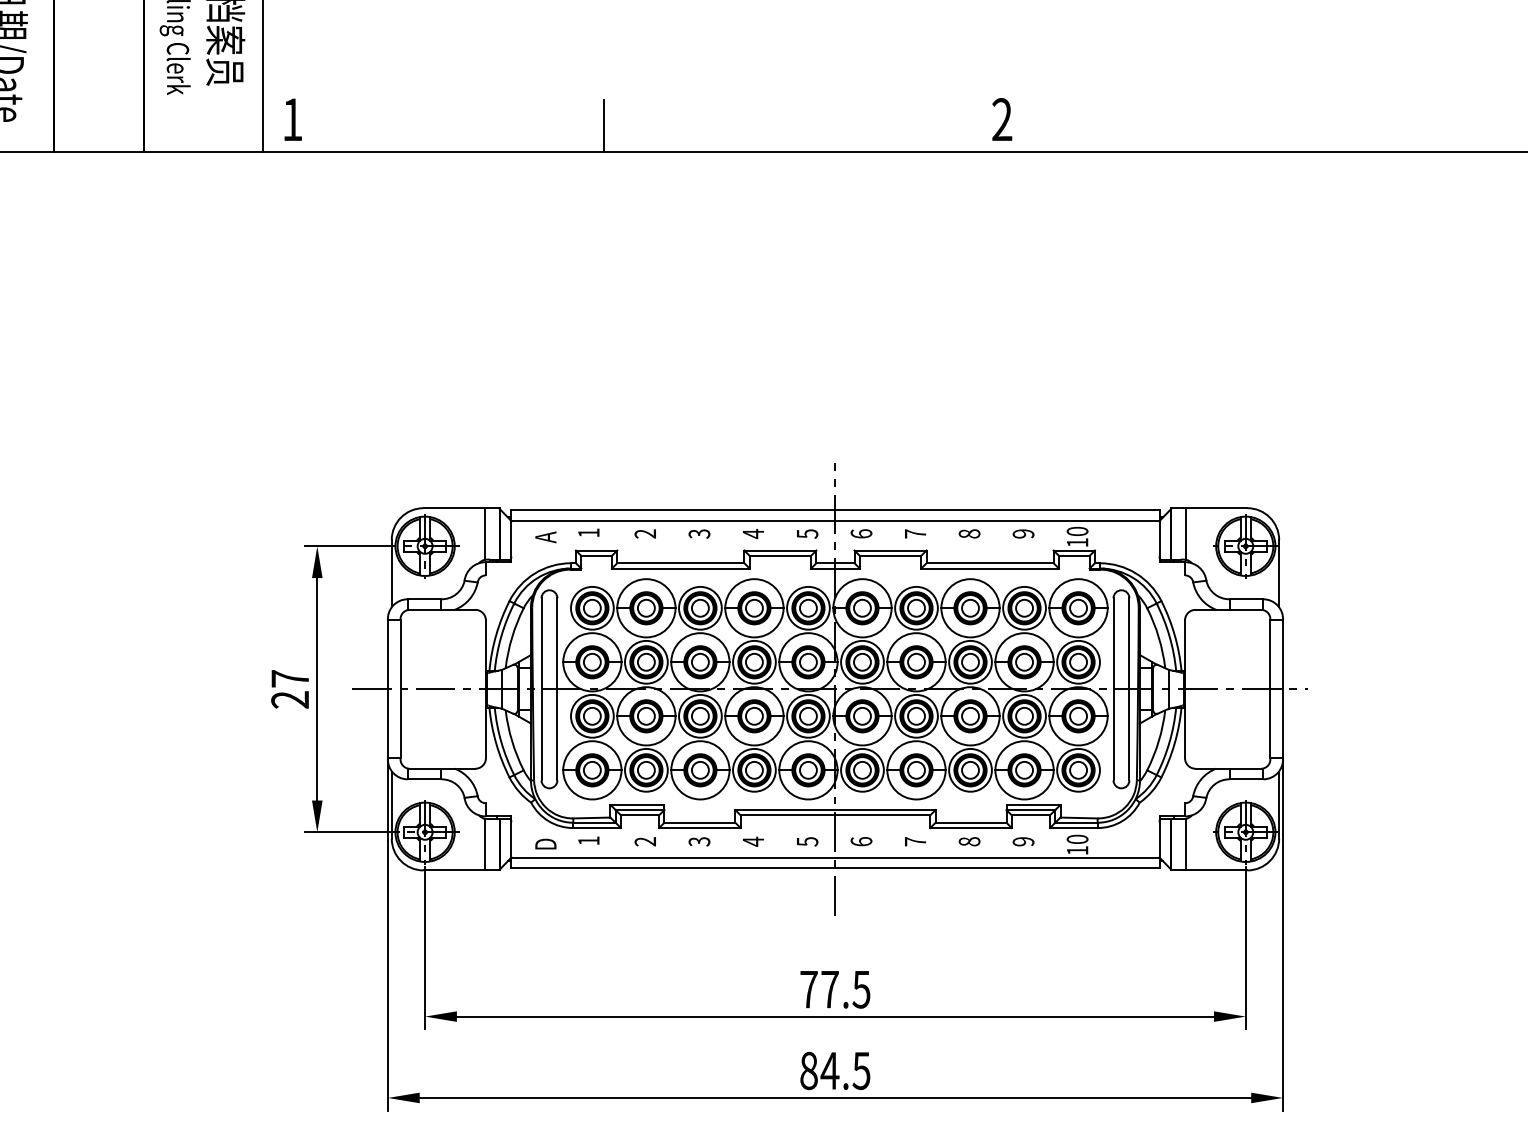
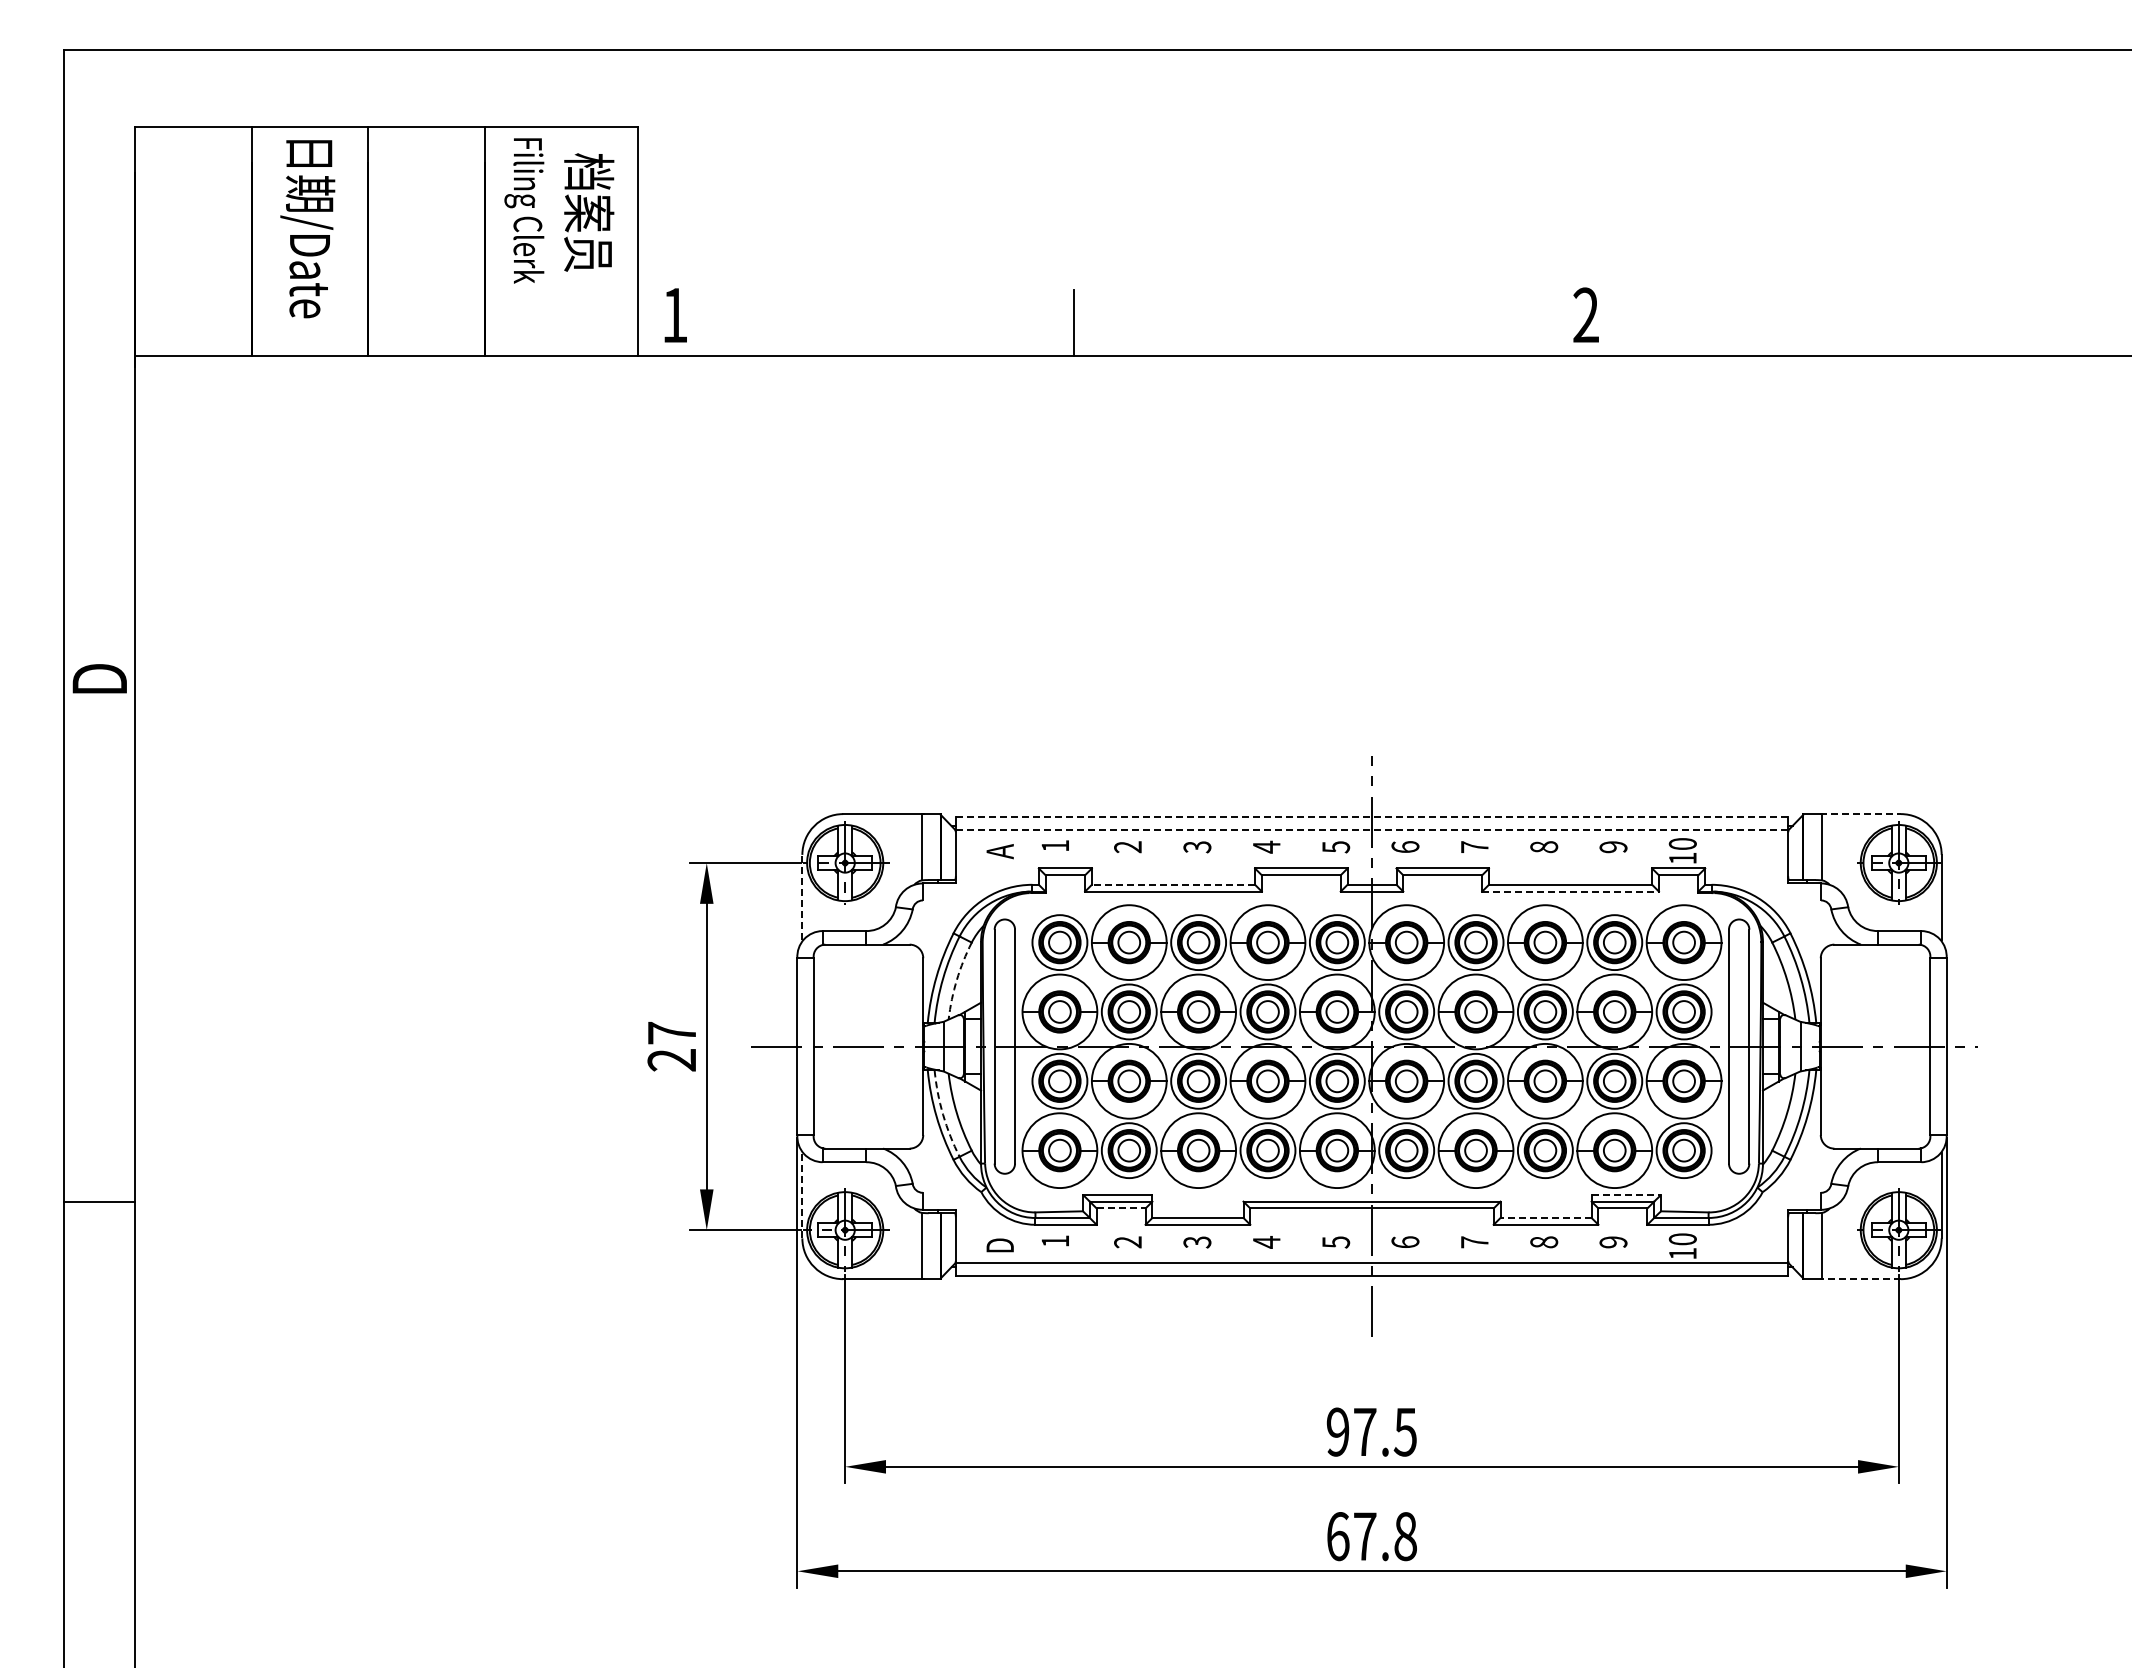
line: (1215, 508) -> (1860, 814), solid -> dashed
line: (835, 510) -> (1372, 816), solid -> dashed
line: (835, 520) -> (1371, 830), solid -> dashed
line: (680, 563) -> (1173, 884), solid -> dashed
line: (990, 568) -> (1571, 891), solid -> dashed
line: (391, 573) -> (802, 897), solid -> dashed
arc: (511, 637) -> (956, 980), solid -> dashed
arc: (501, 742) -> (943, 1114), solid -> dashed
line: (1033, 804) -> (1626, 1194), solid -> dashed
line: (391, 805) -> (802, 1195), solid -> dashed
line: (640, 815) -> (1121, 1208), solid -> dashed
line: (971, 822) -> (1546, 1217), solid -> dashed
line: (1215, 870) -> (1860, 1279), solid -> dashed
text: (808, 989) -> (1337, 1431), 77.5 -> 97.5
text: (835, 1070) -> (1371, 1536), 84.5 -> 67.8

